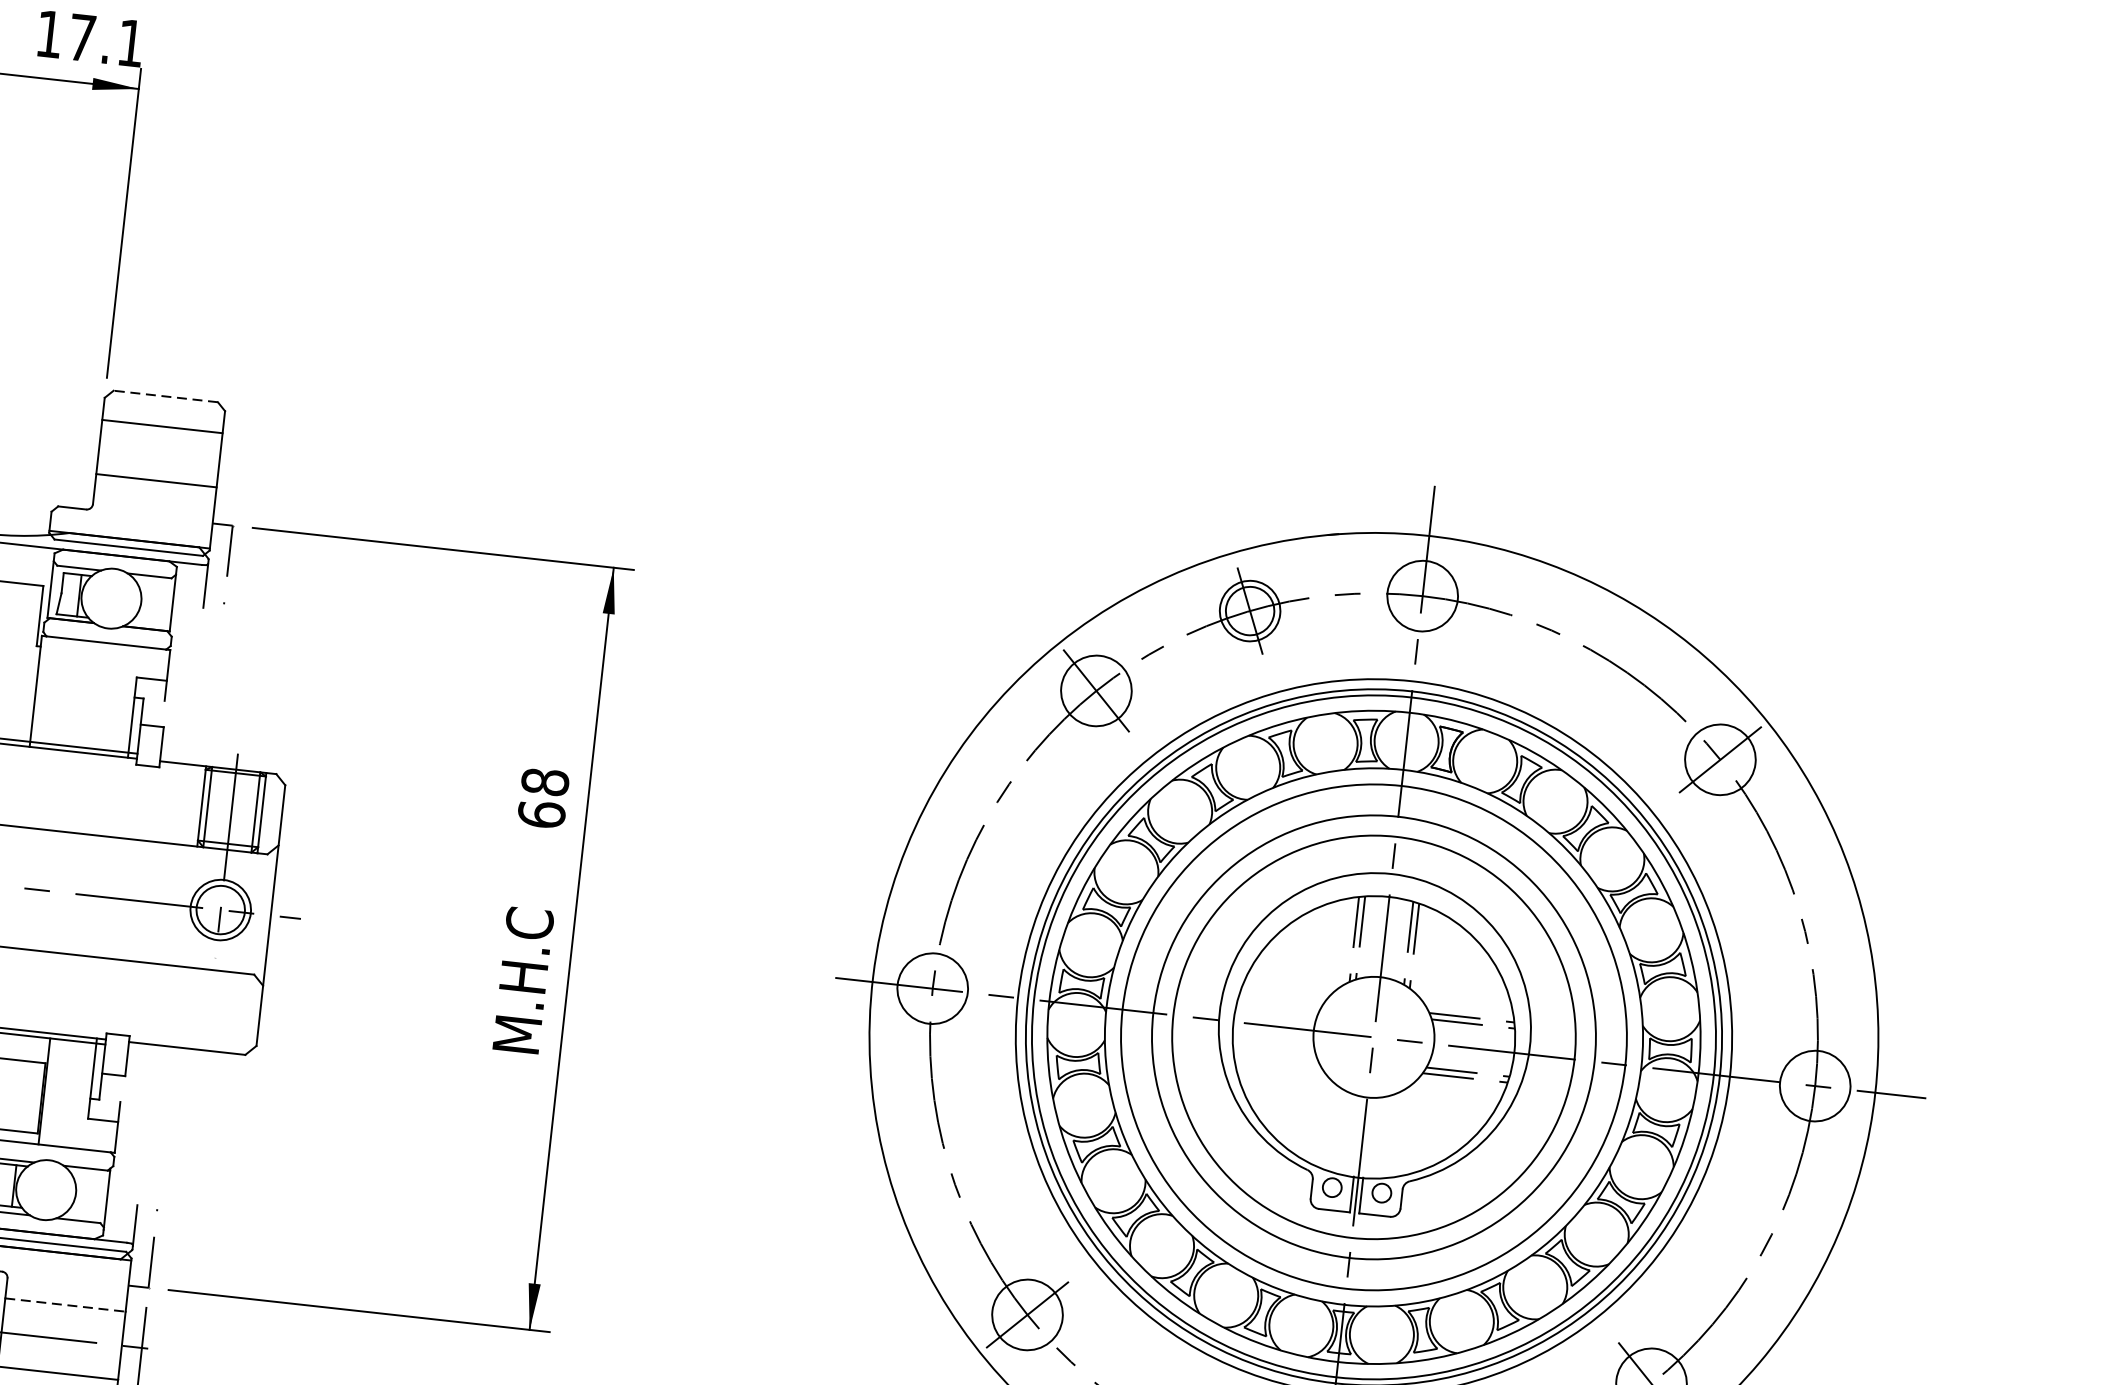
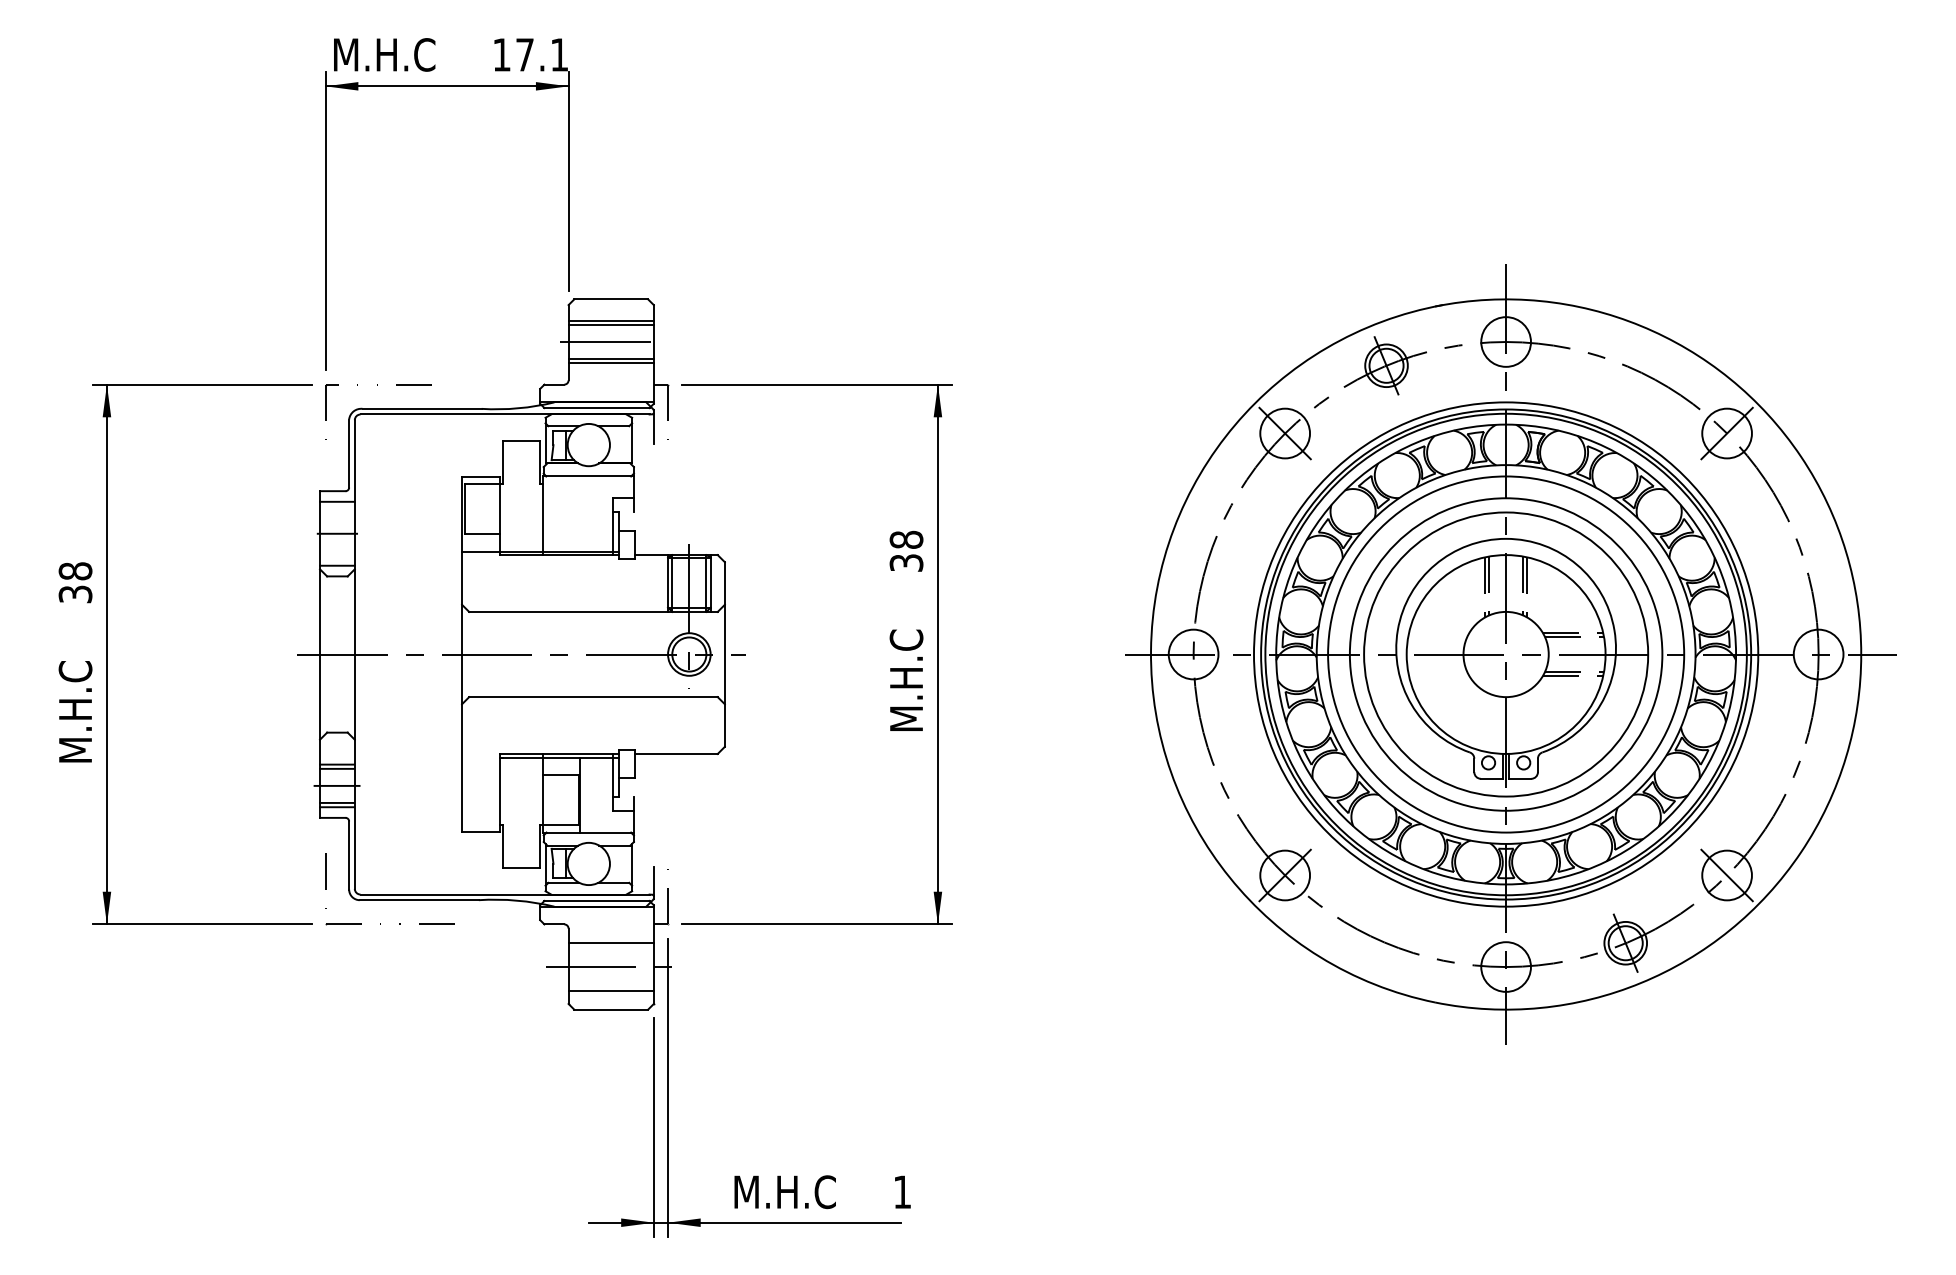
line: (166, 396) -> (611, 299), dashed -> solid
line: (160, 431) -> (610, 324), added
line: (158, 457) -> (610, 342), added
line: (154, 486) -> (610, 363), added
text: (541, 813) -> (906, 562), 68 -> 38
line: (65, 1304) -> (611, 942), dashed -> solid

